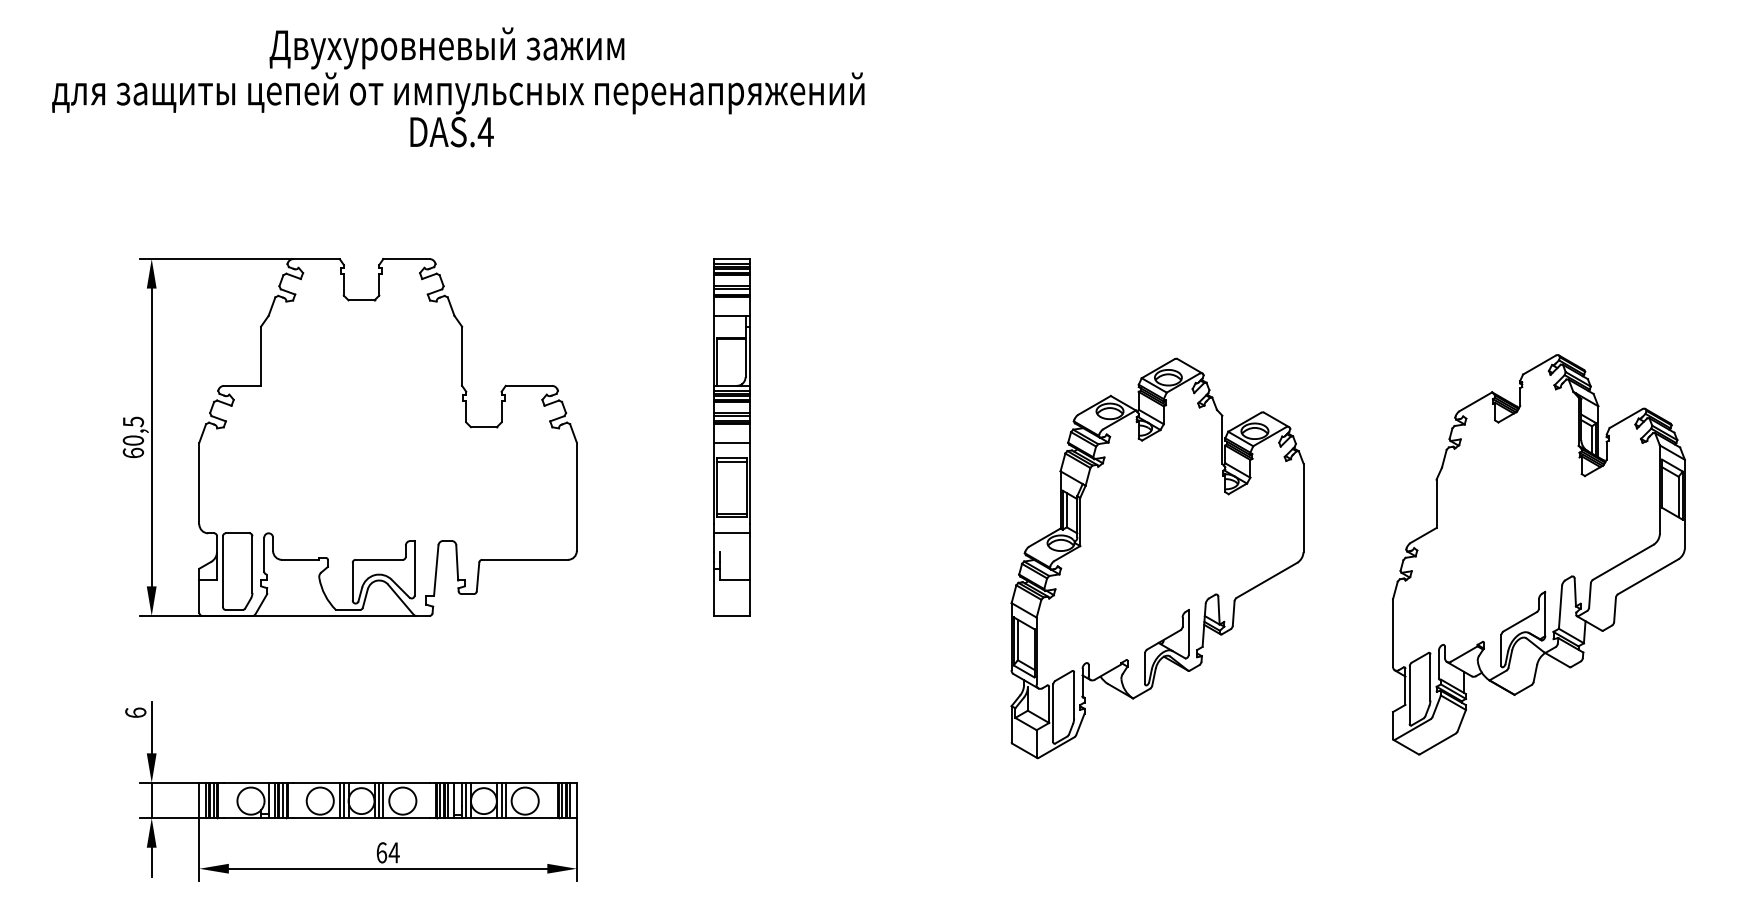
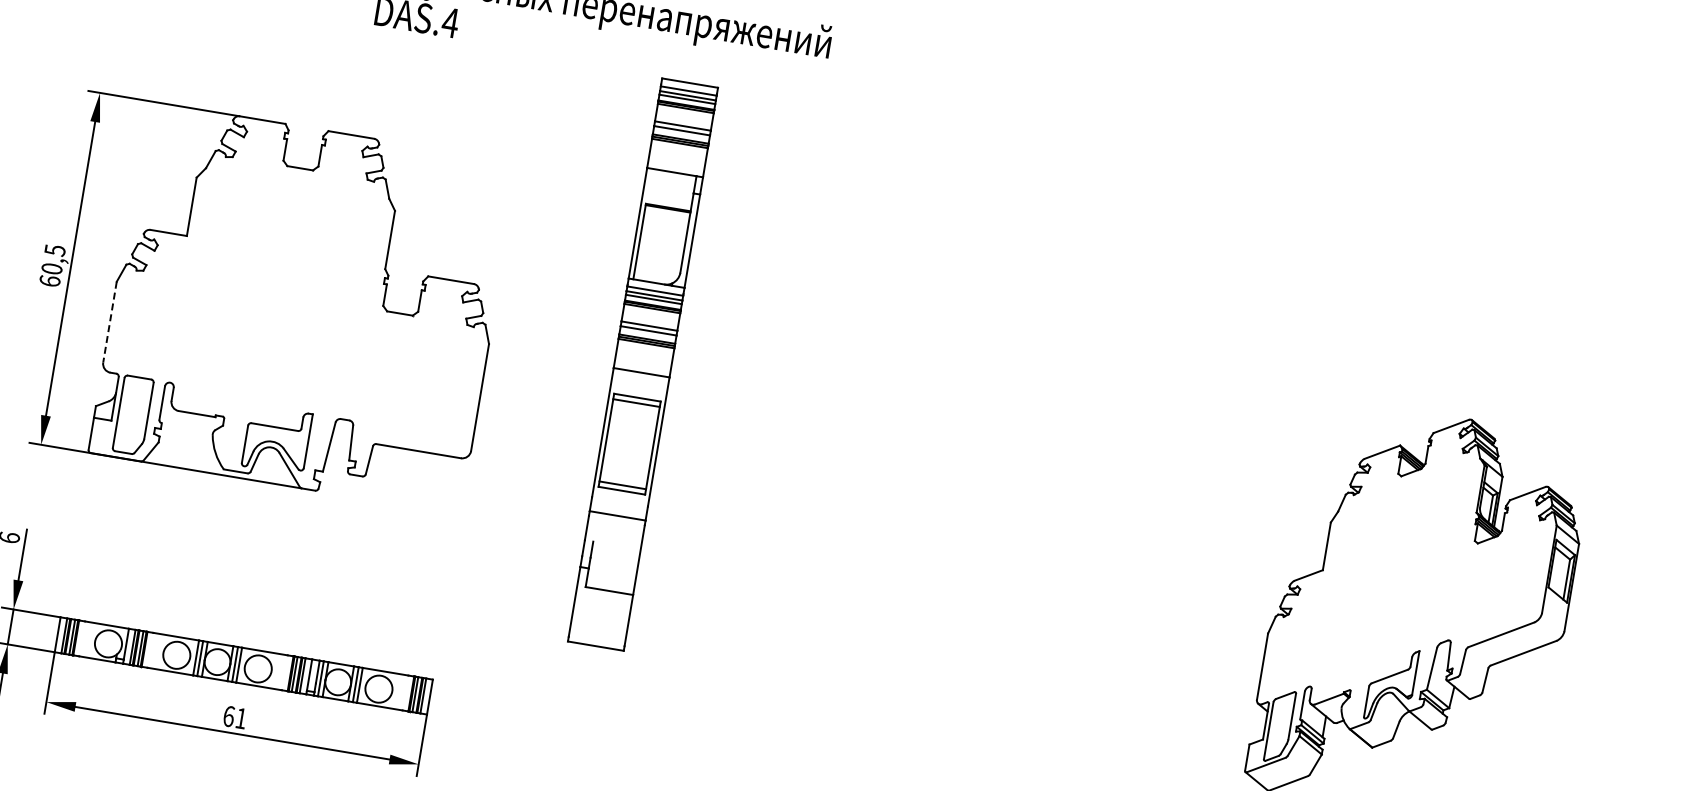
part: (731, 437) -> (642, 364), size x1.6
line: (199, 483) -> (110, 322), solid -> dashed
part: (1157, 558) -> (1042, 554), removed
text: (393, 852) -> (240, 718), 64 -> 61

